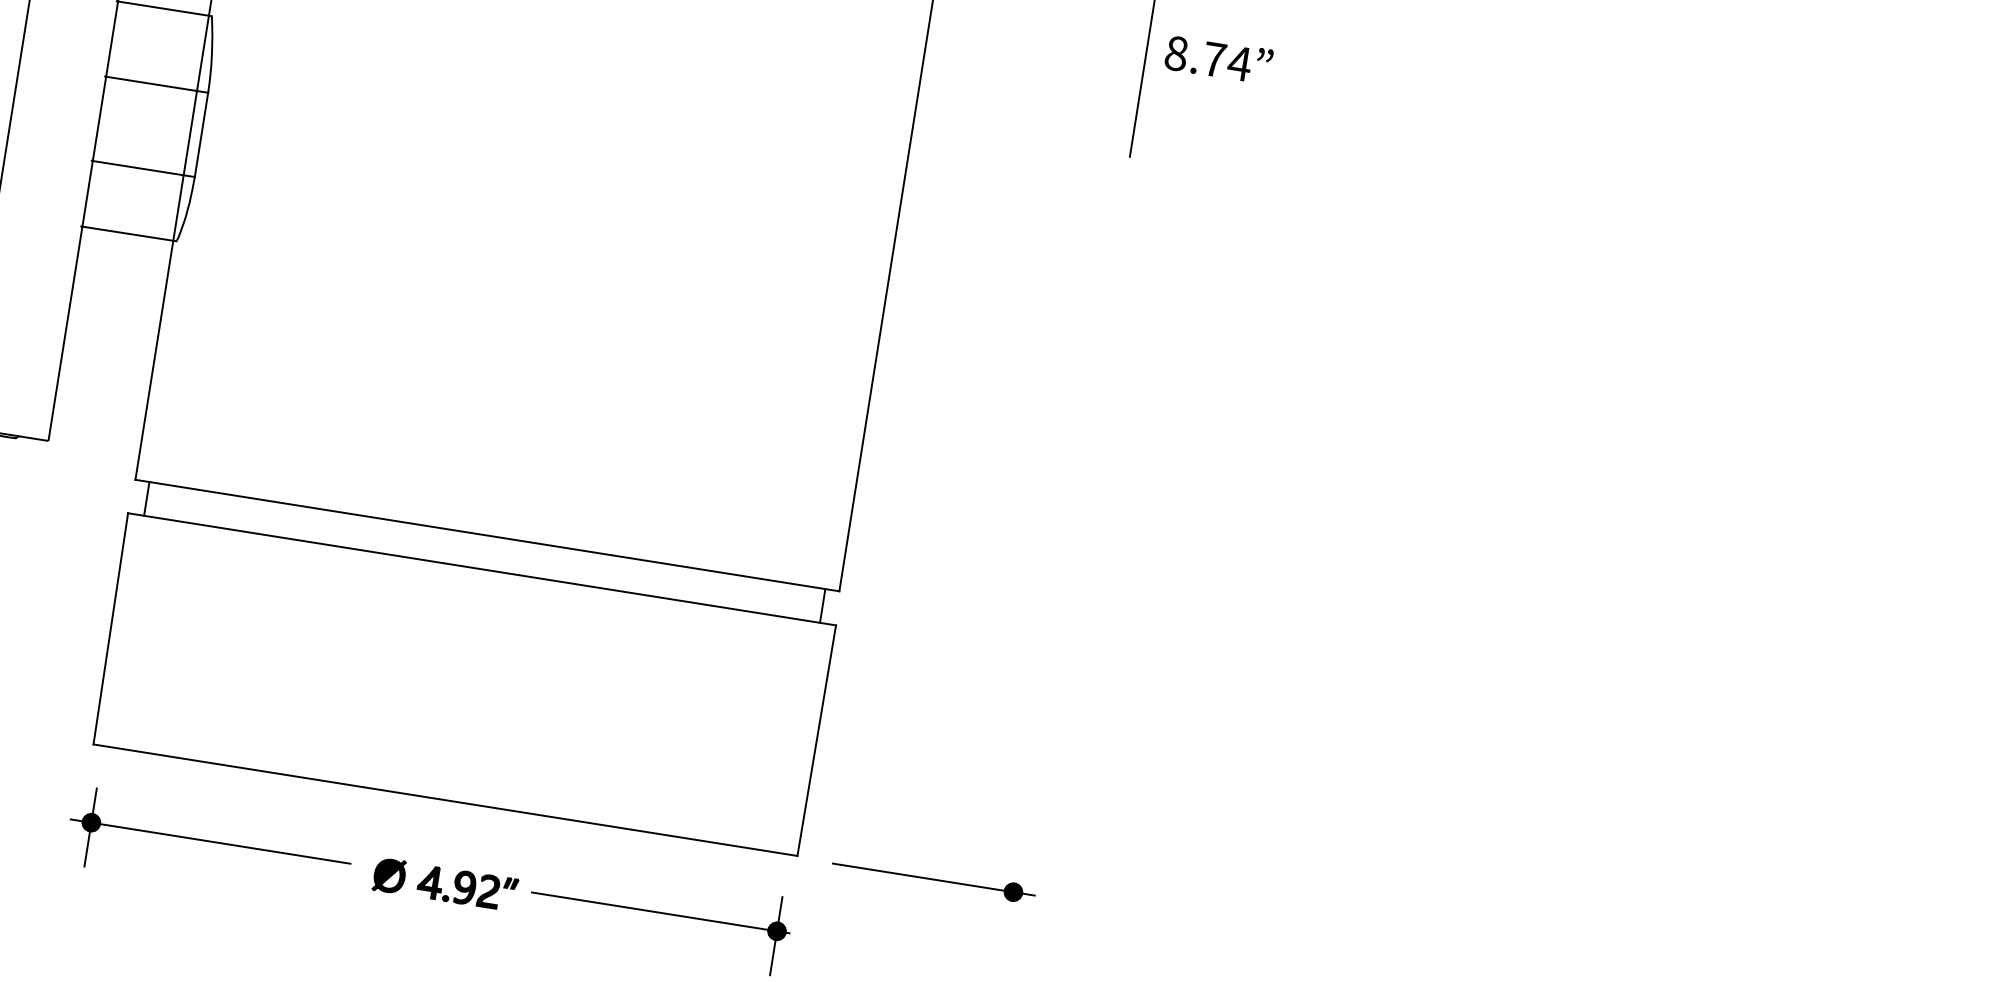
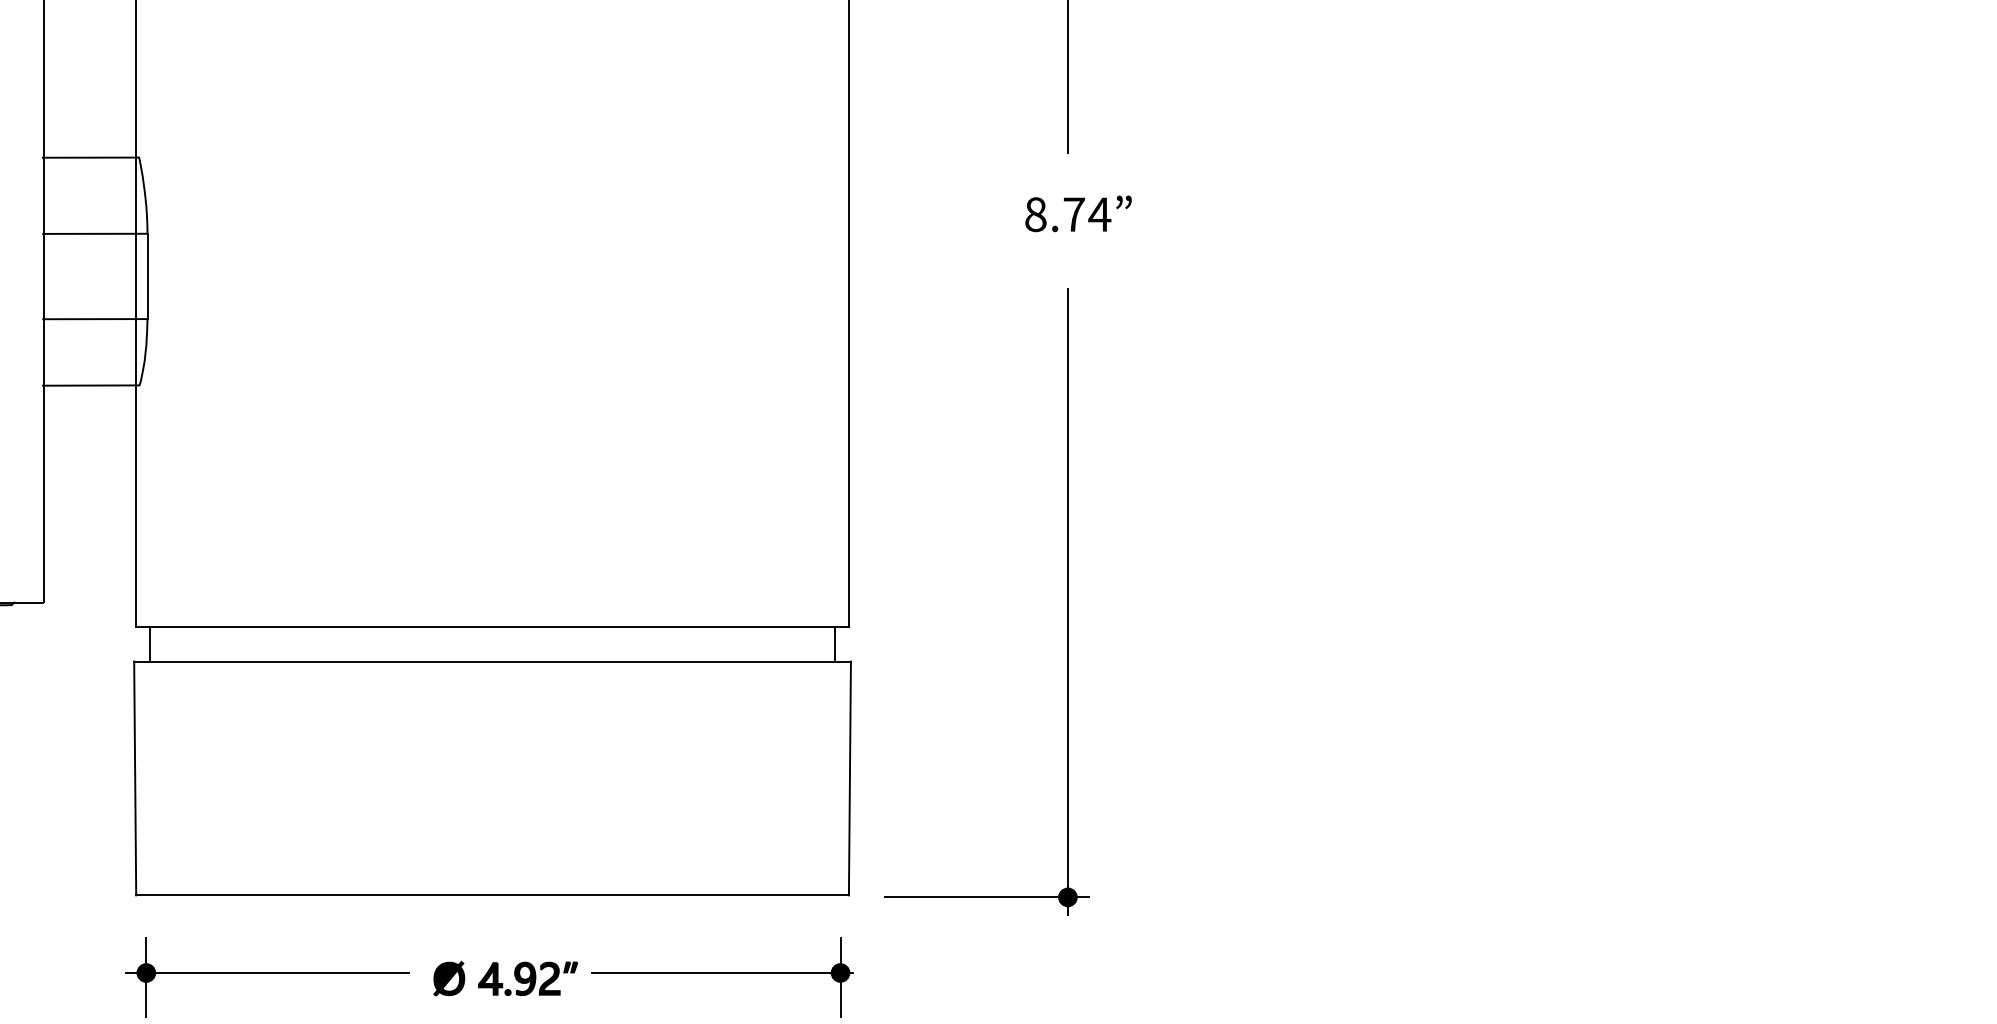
text: (1218, 59) -> (1078, 213), moved
line: (1059, 600) -> (1067, 602), added

